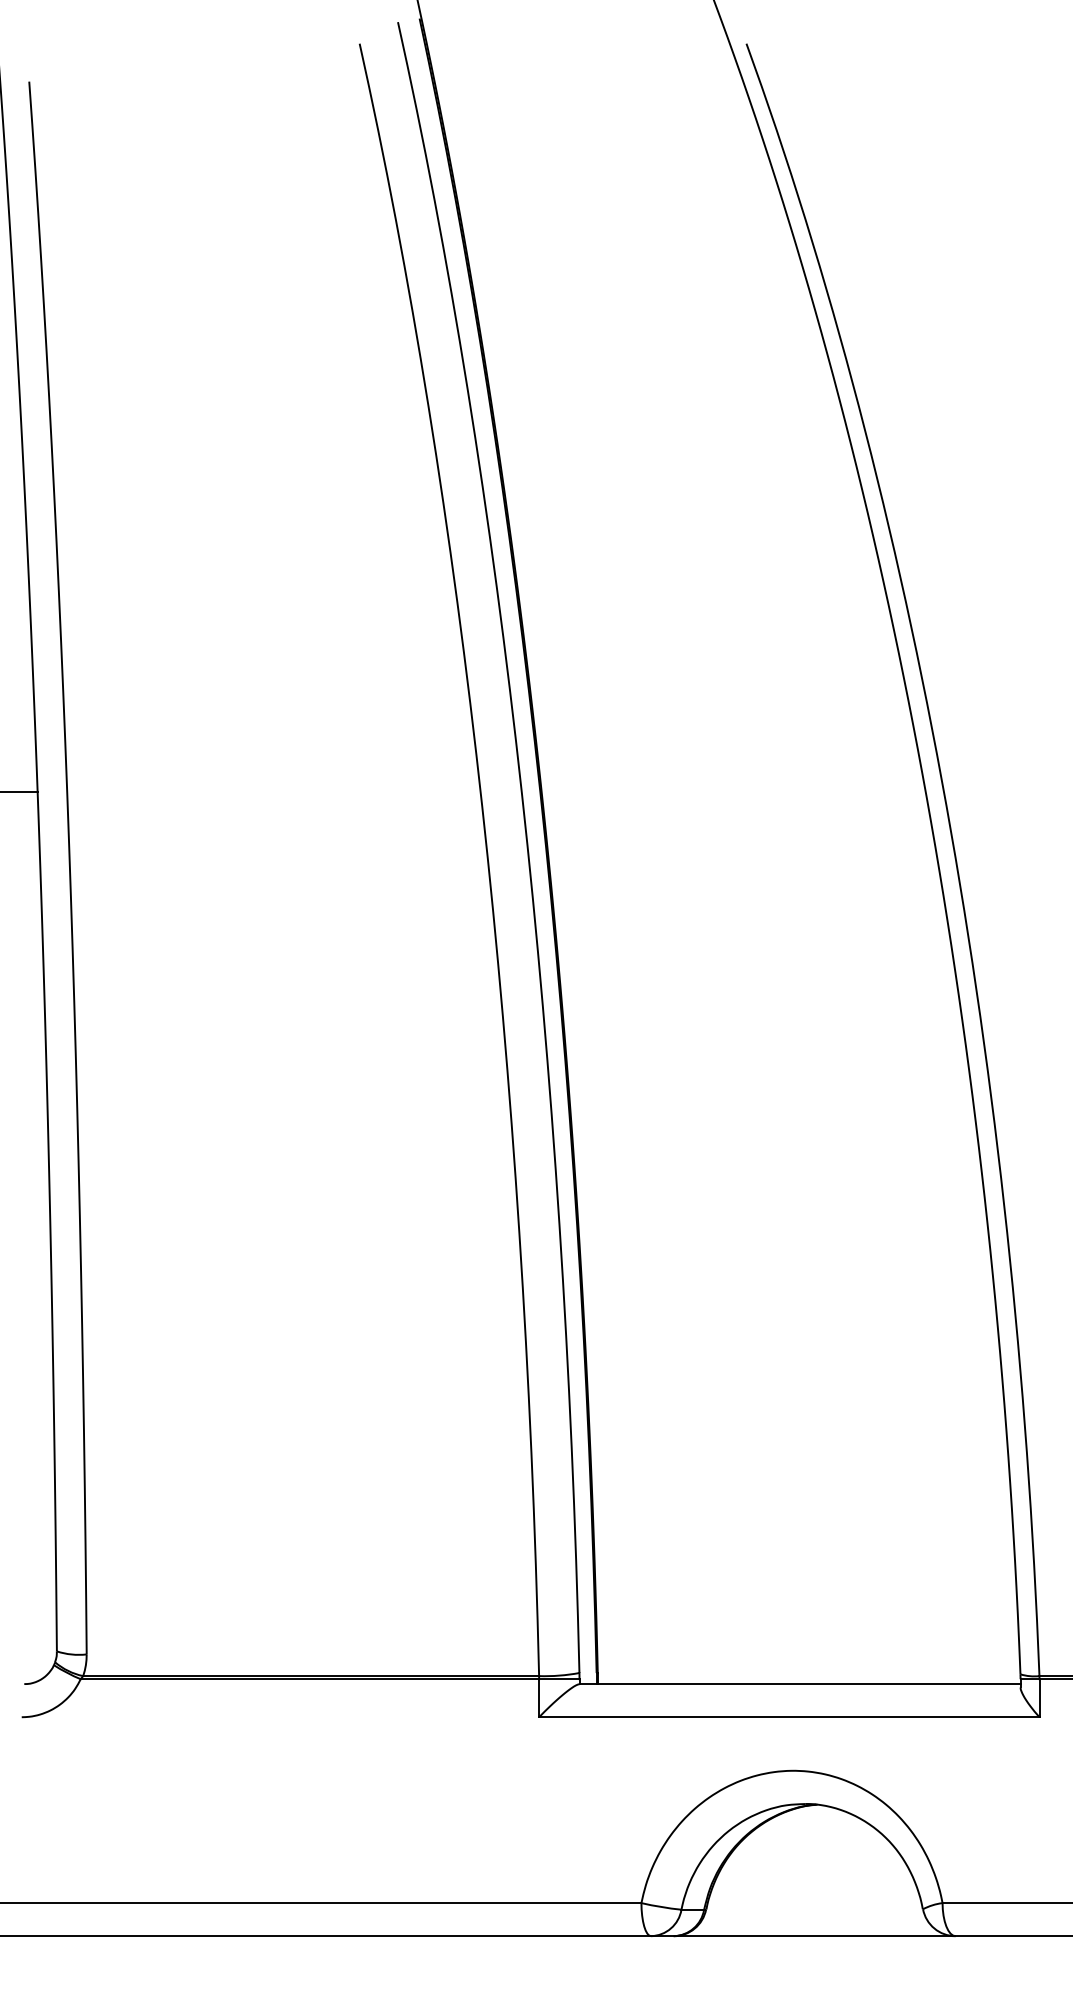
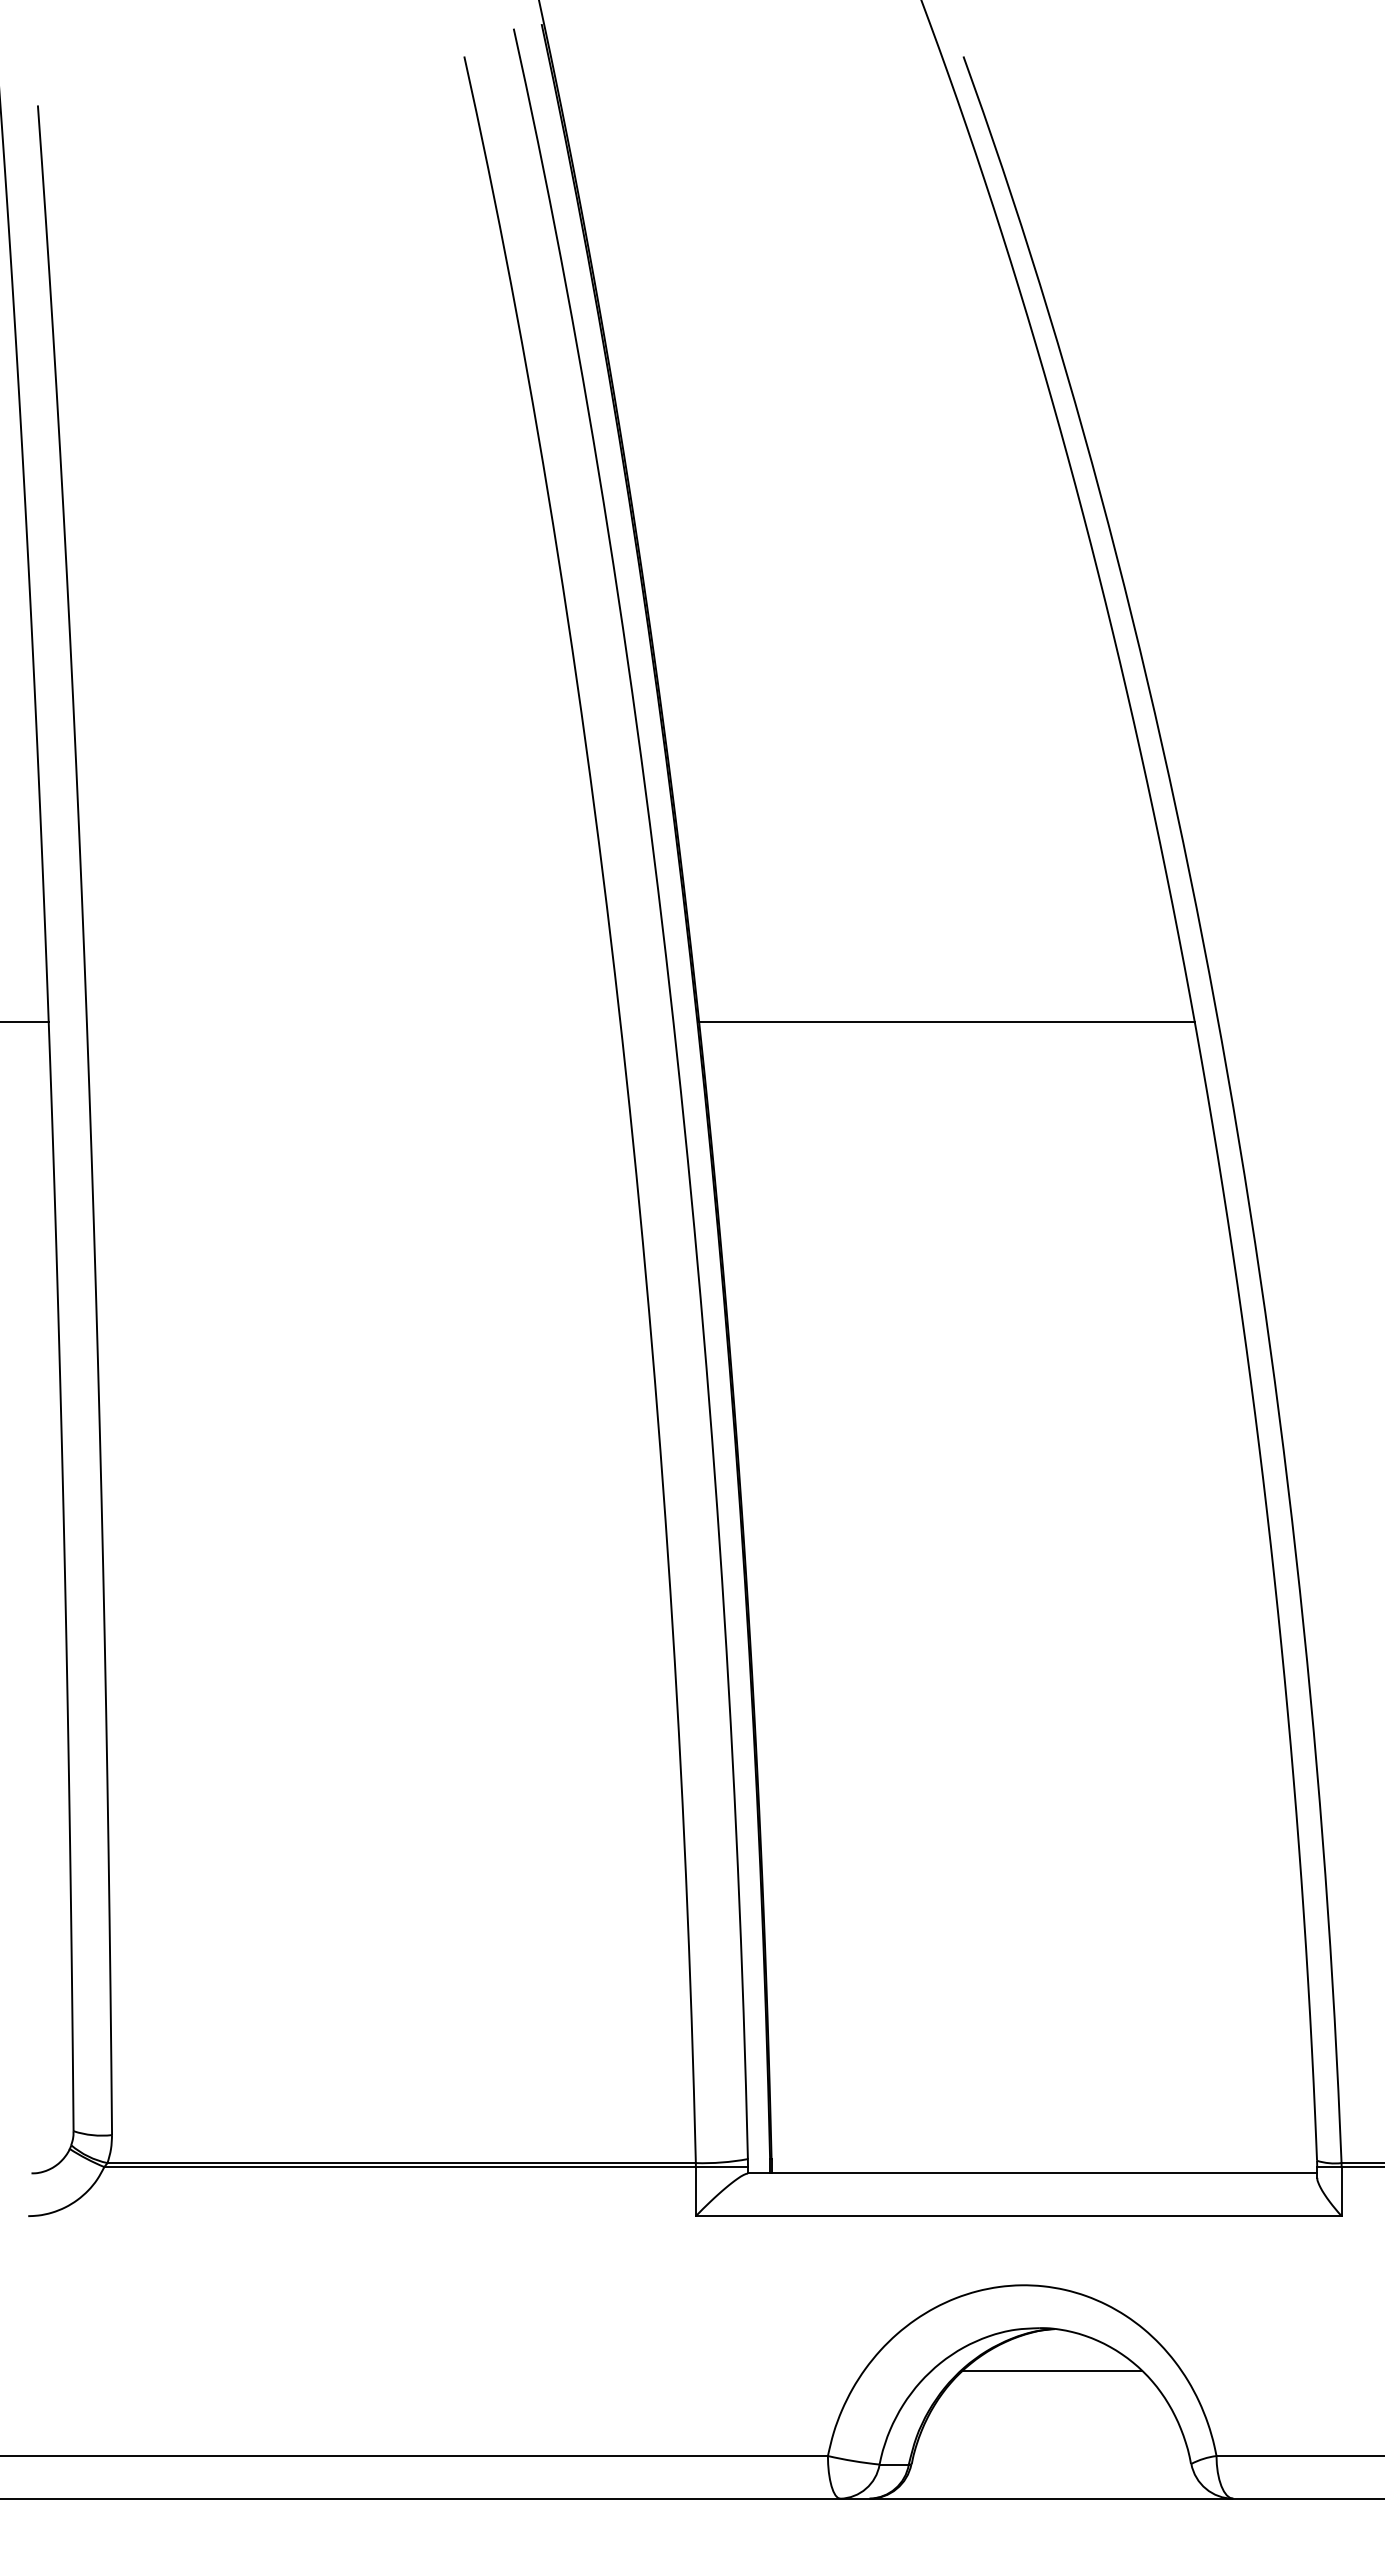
line: (733, 791) -> (946, 1021), added
line: (815, 1836) -> (1052, 2370), added

